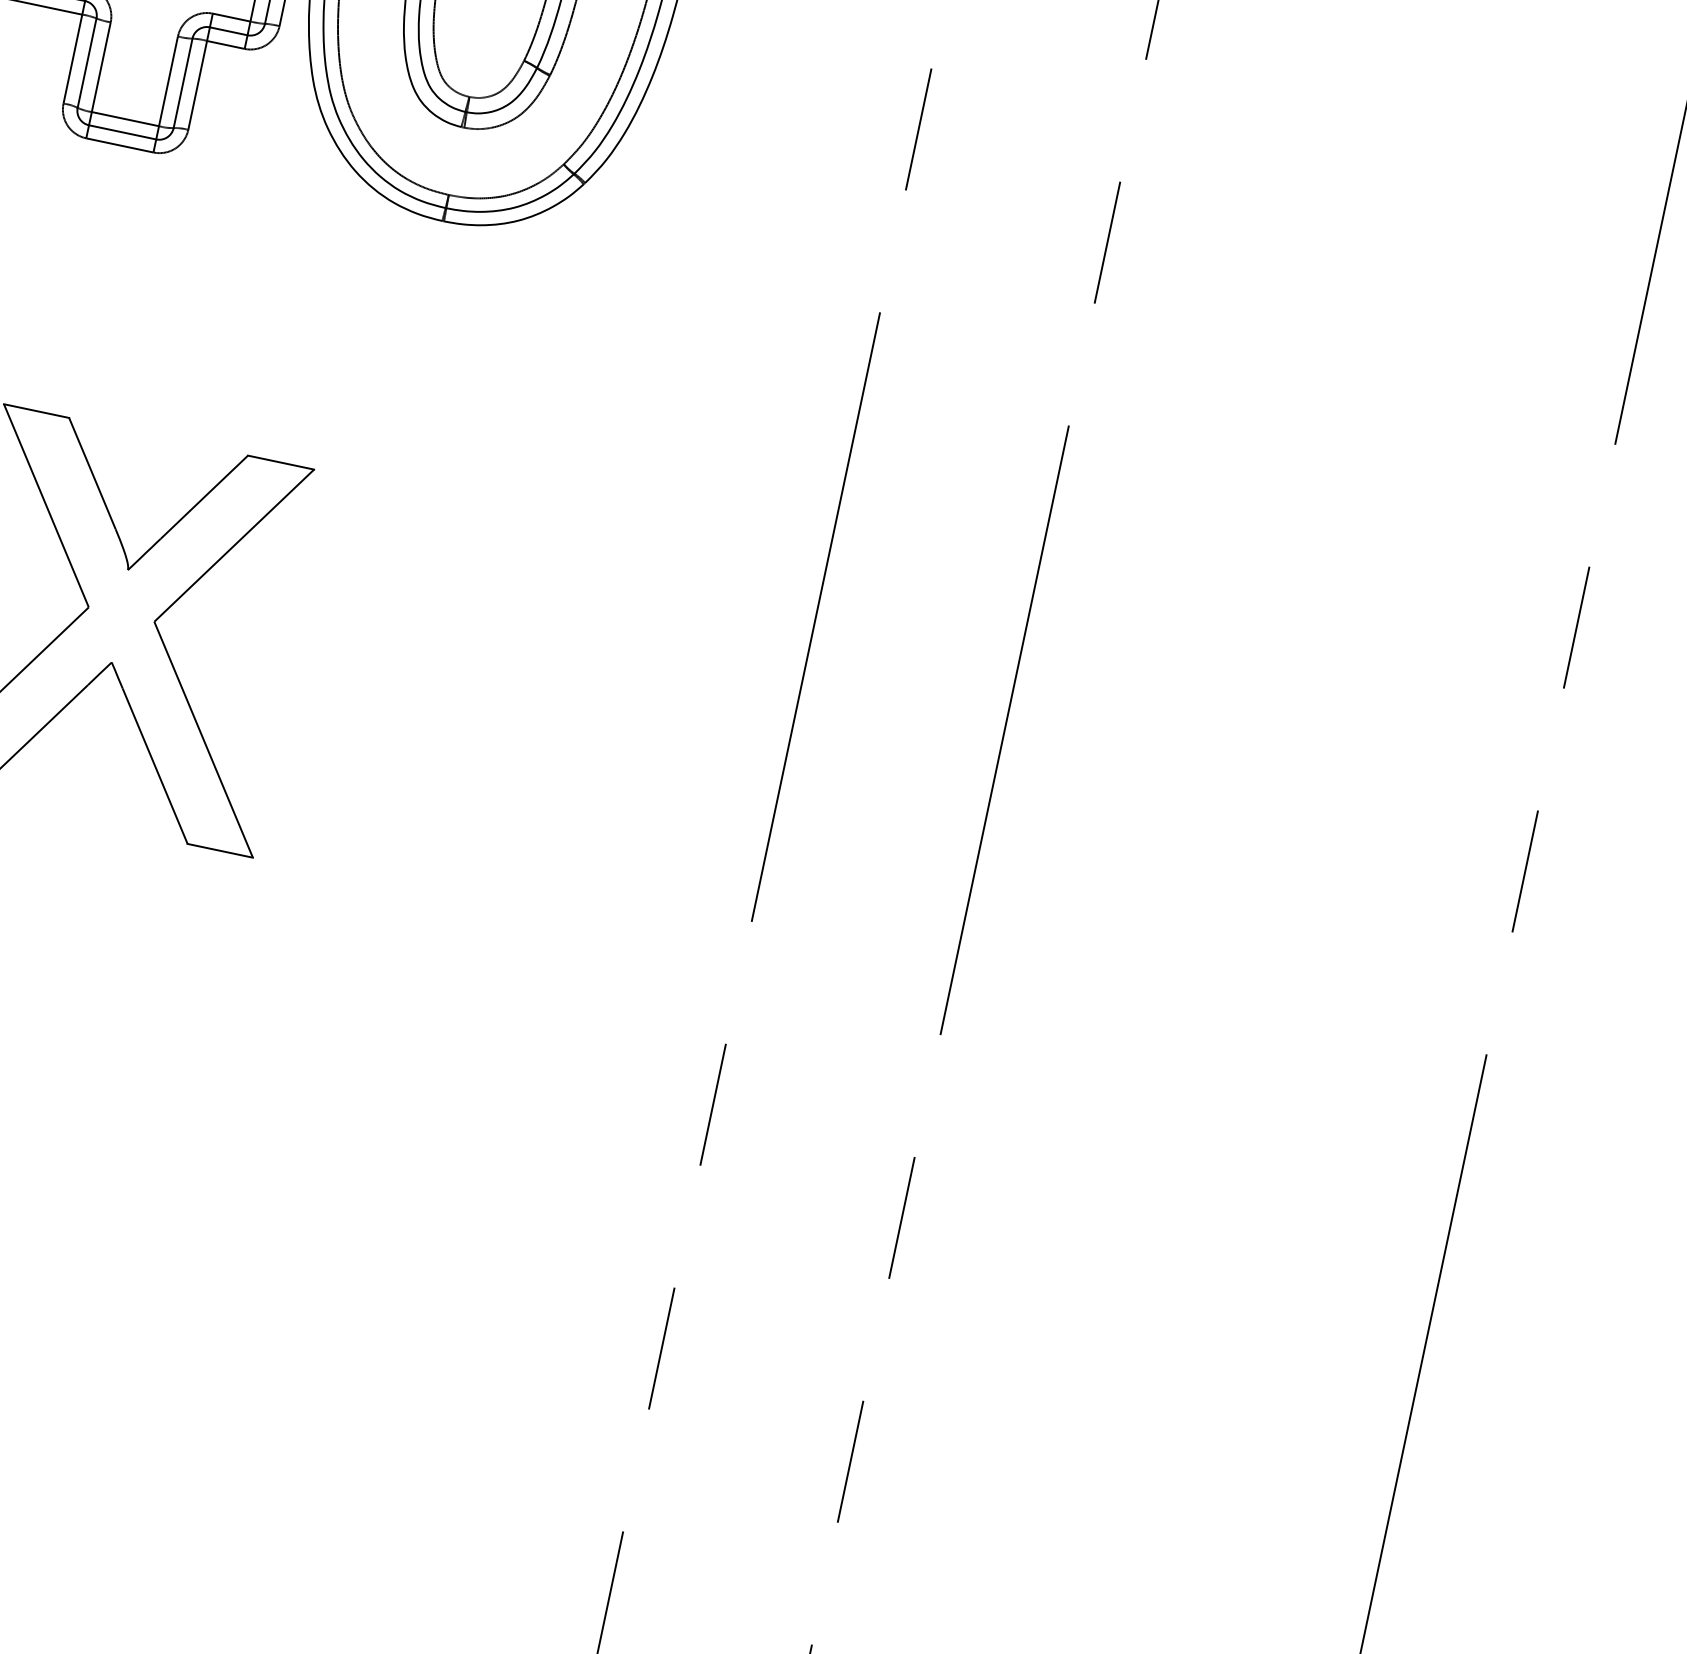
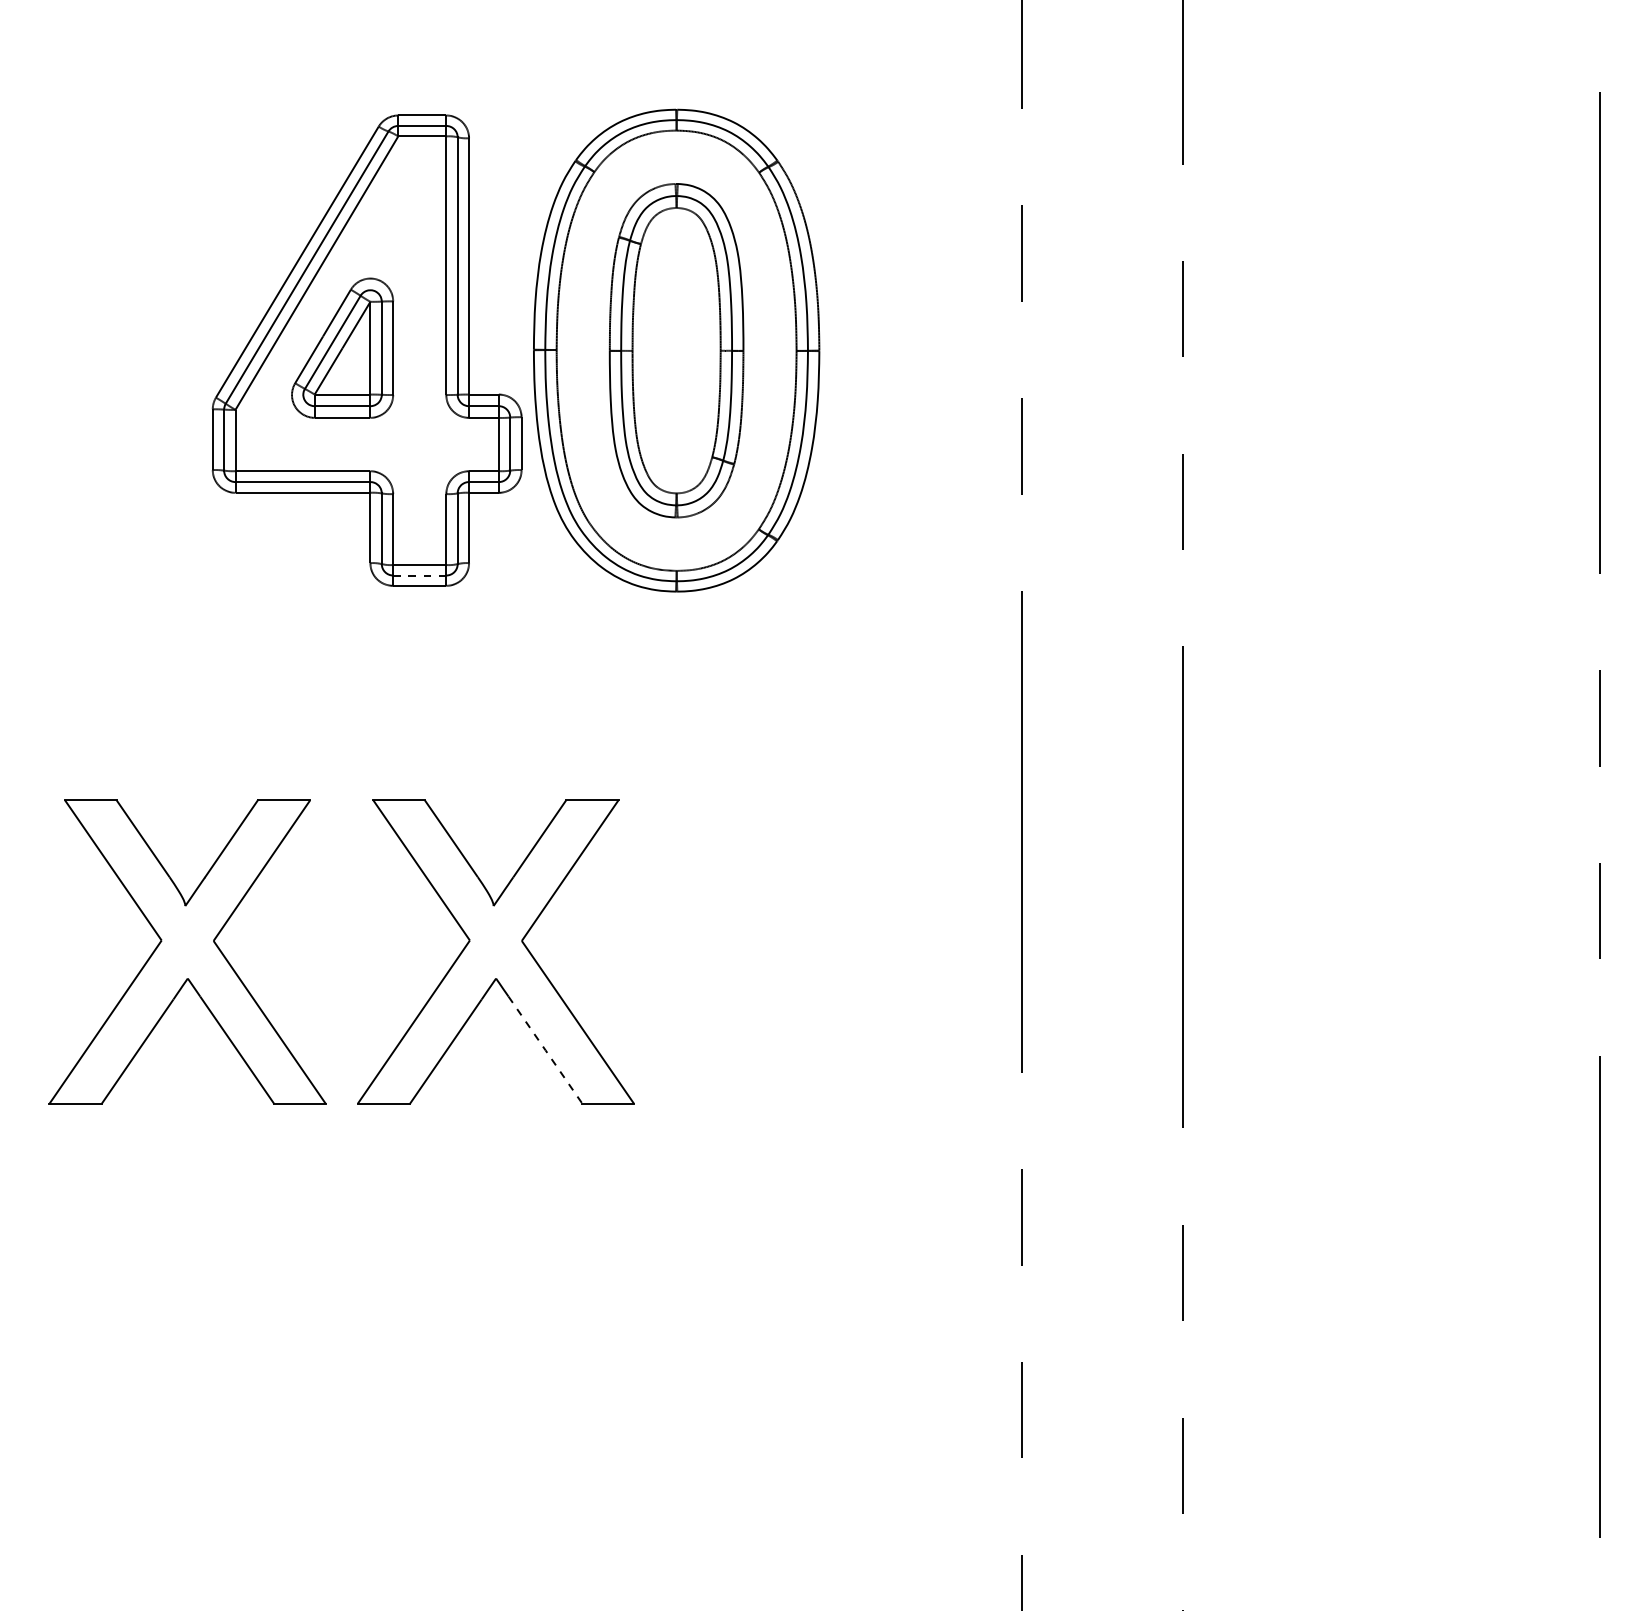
line: (122, 132) -> (419, 575), solid -> dashed
line: (155, 766) -> (545, 1050), solid -> dashed

